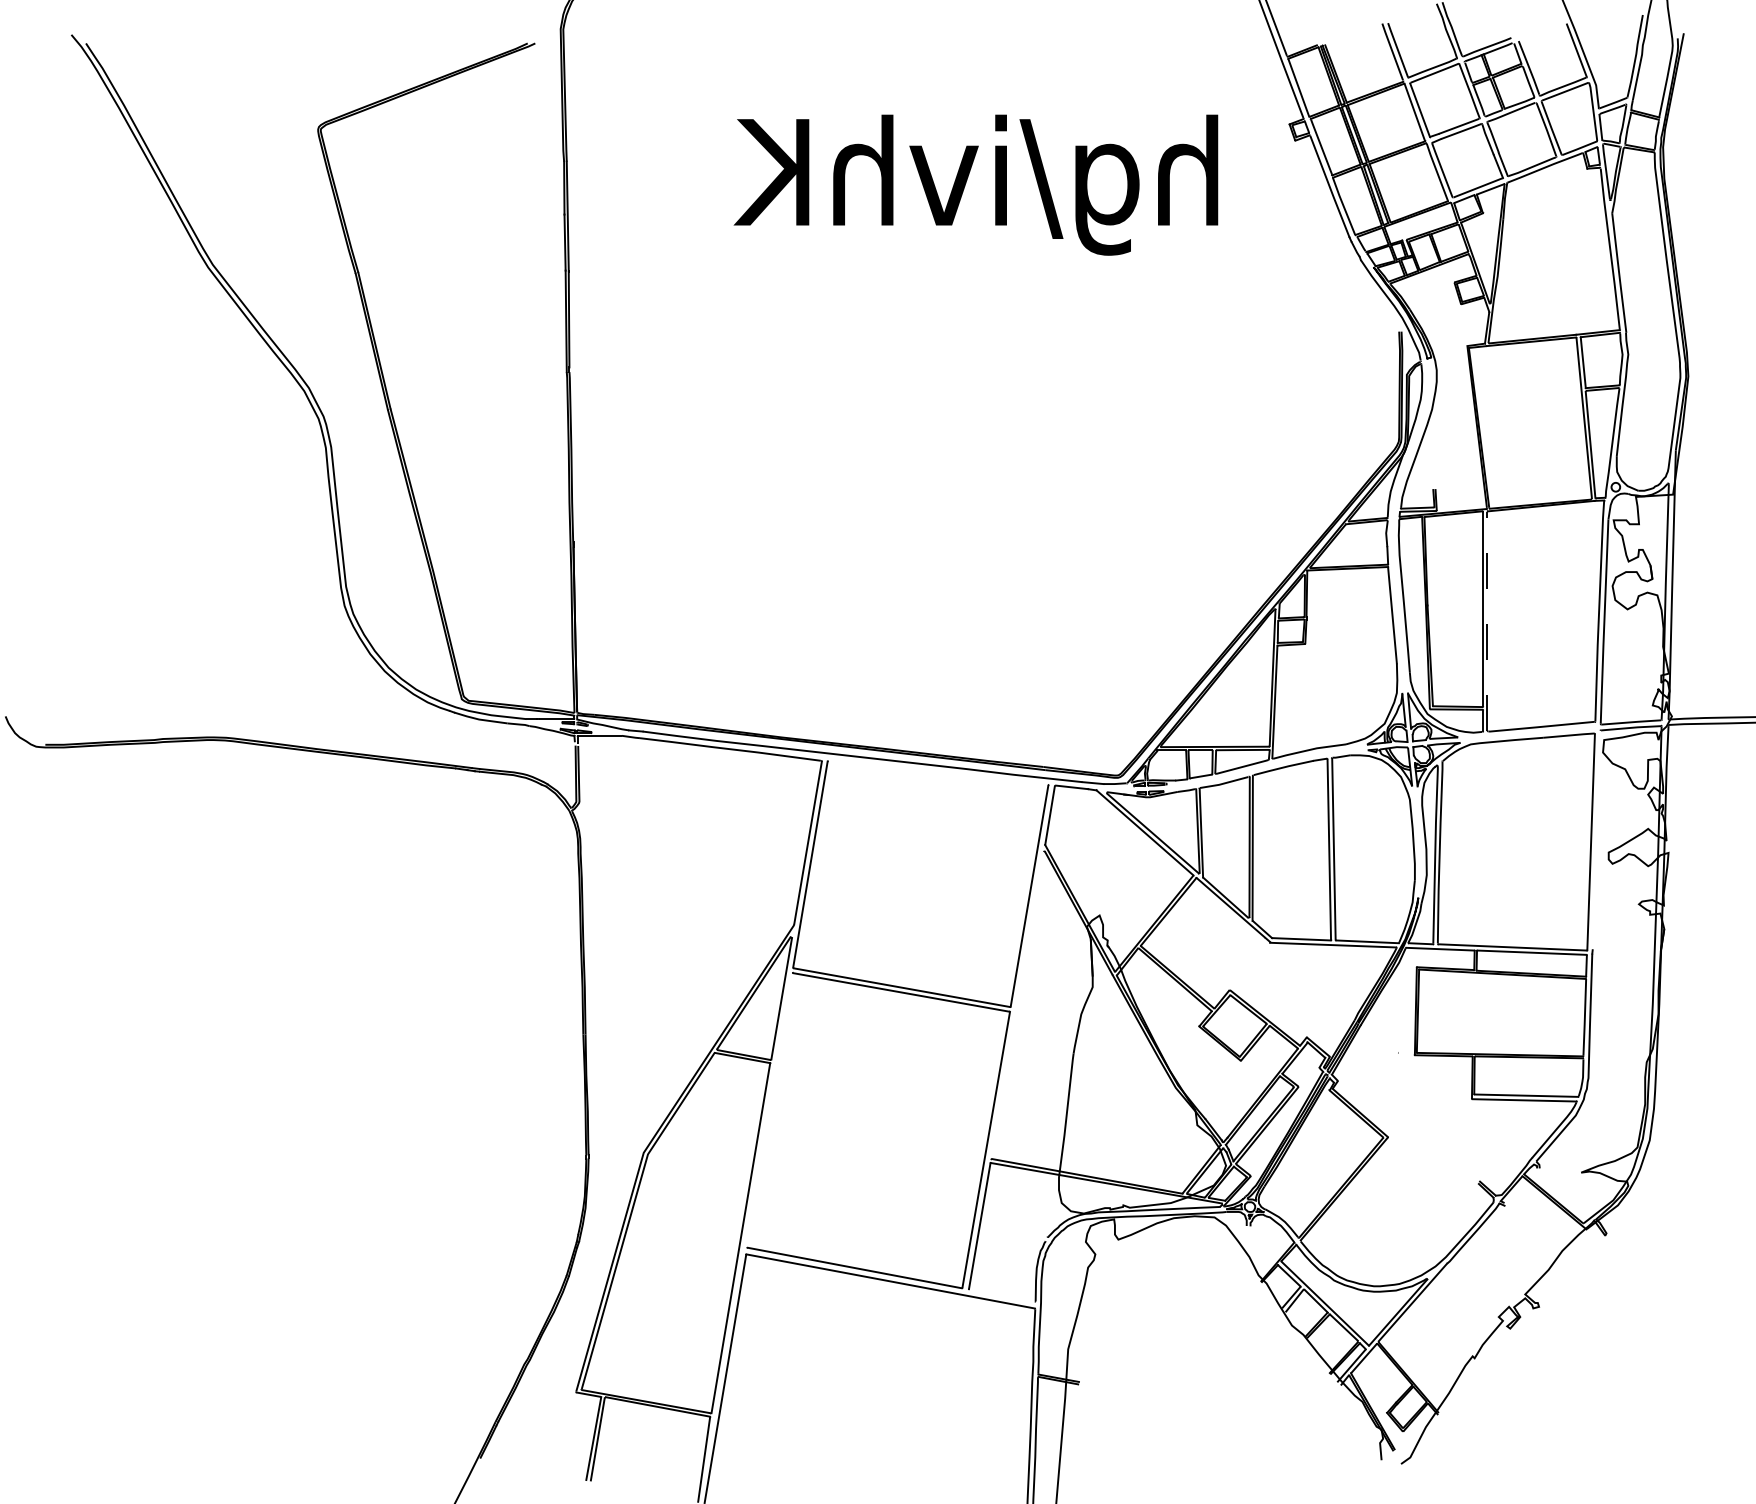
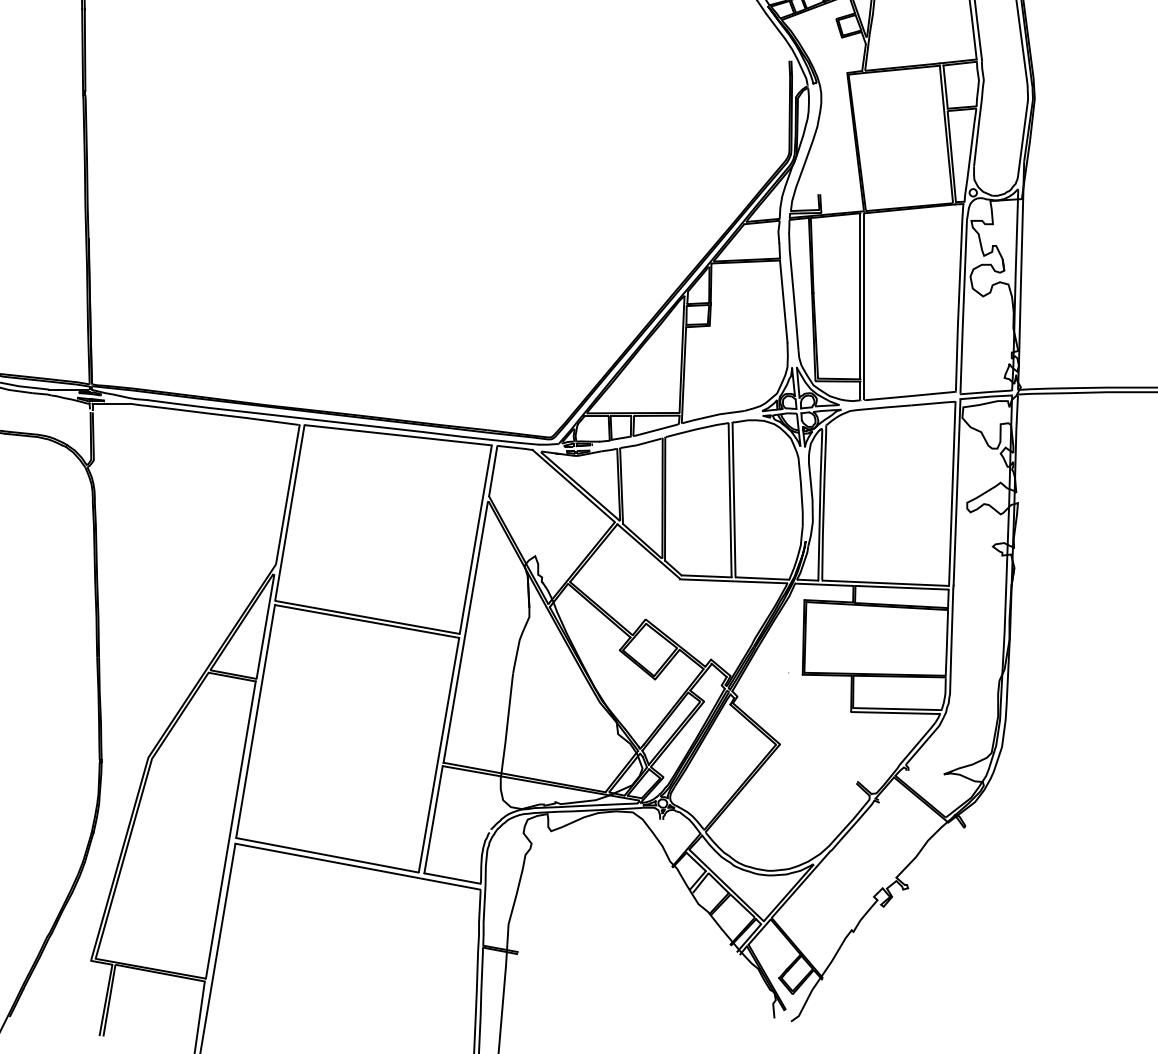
line: (1487, 621) -> (864, 306), dashed -> solid
line: (937, 772) -> (397, 434), added
line: (1596, 840) -> (956, 492), added
line: (1017, 1005) -> (465, 632), added
line: (769, 1110) -> (255, 721), added
line: (1001, 1295) -> (451, 878), added

